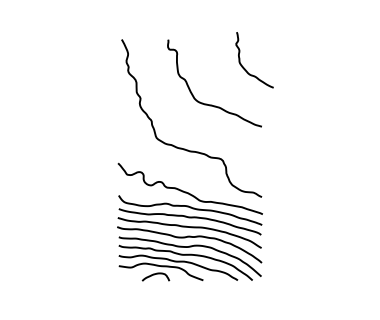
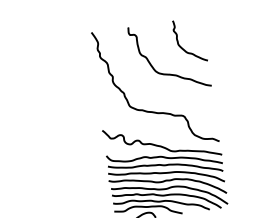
curve: (245, 68) -> (183, 48), moved

